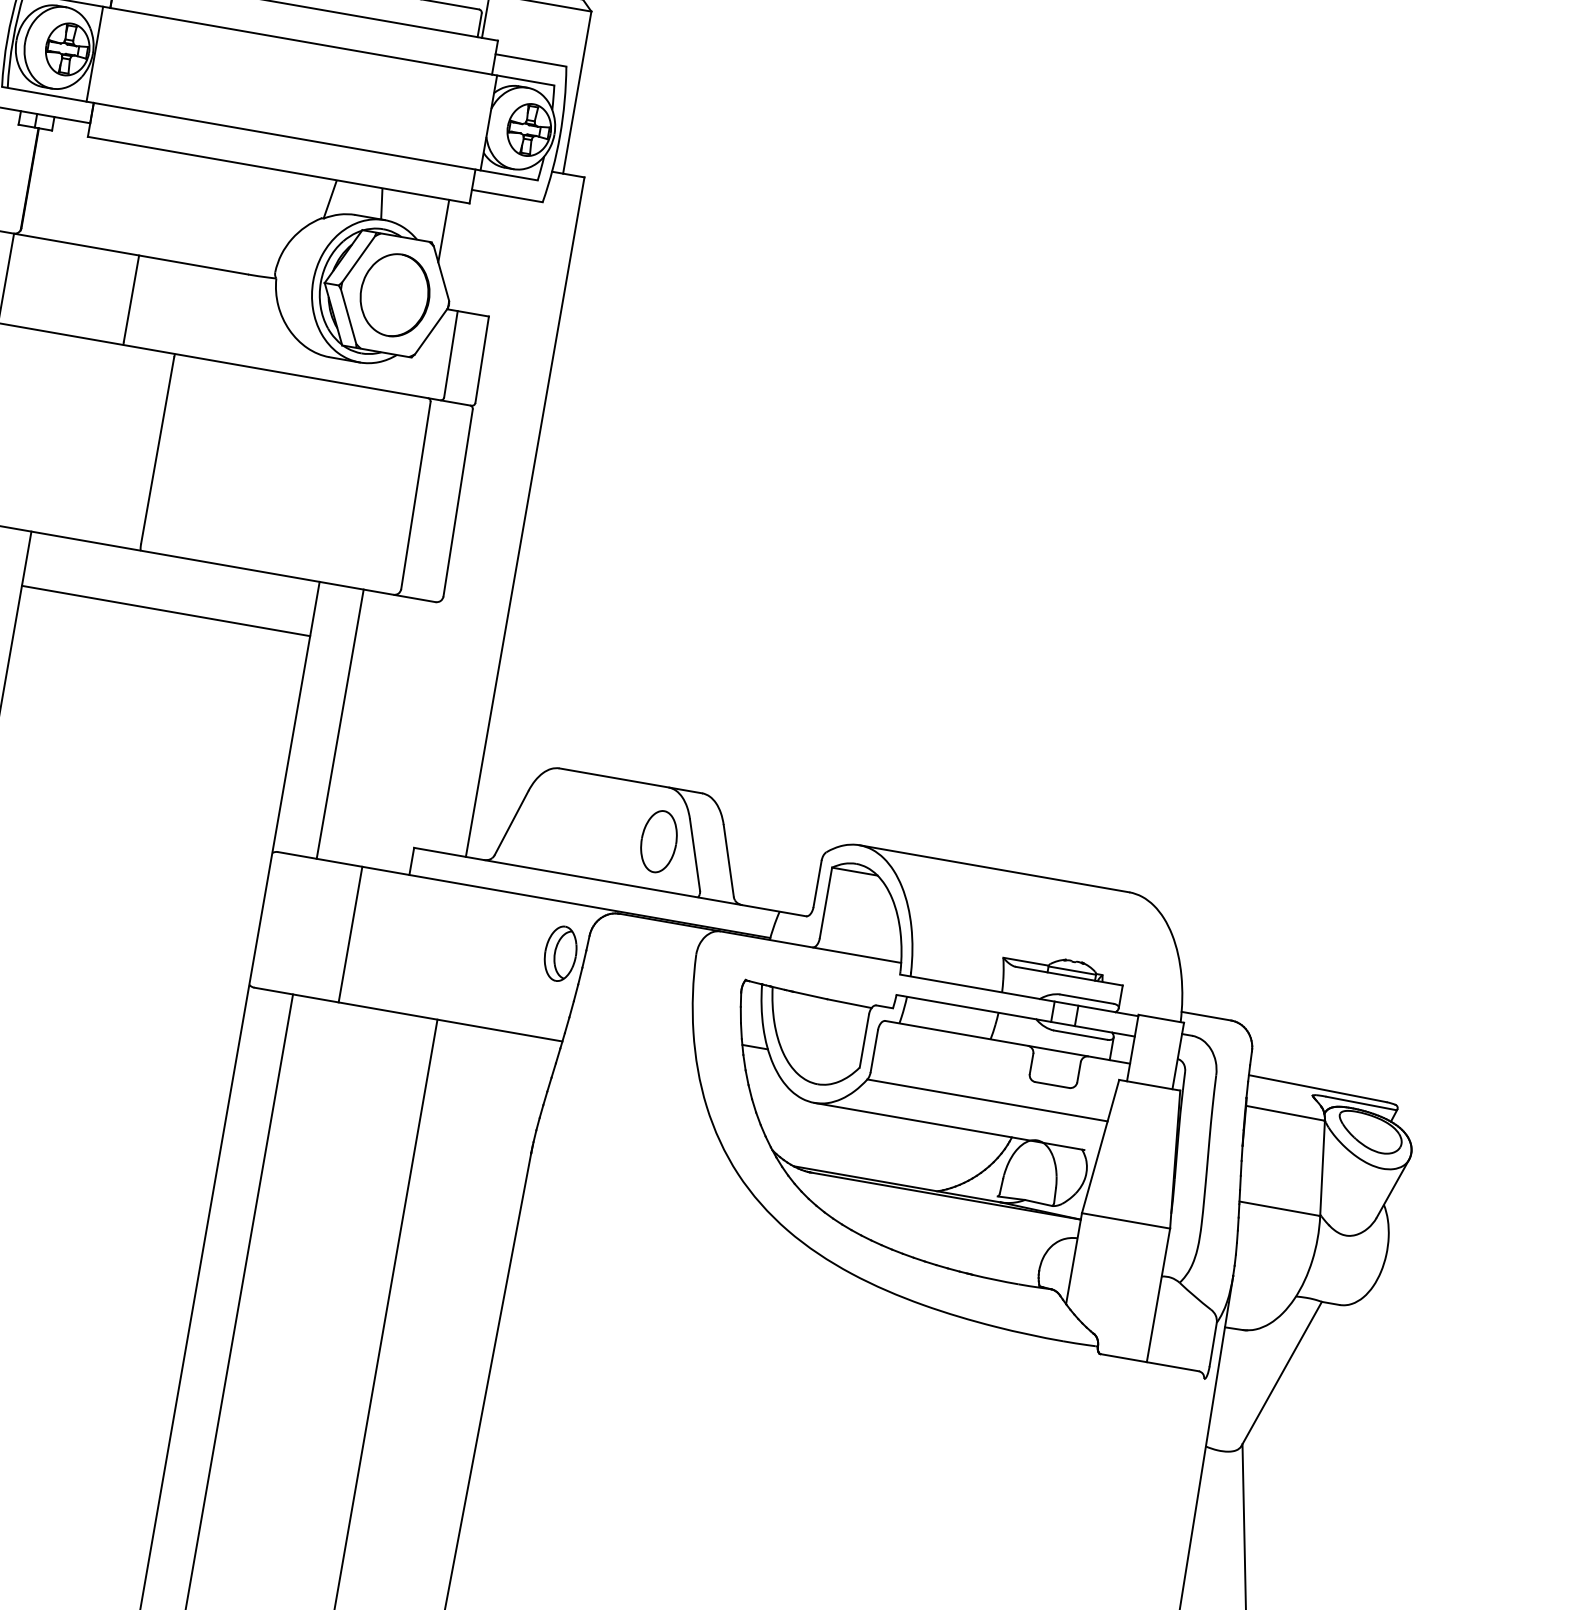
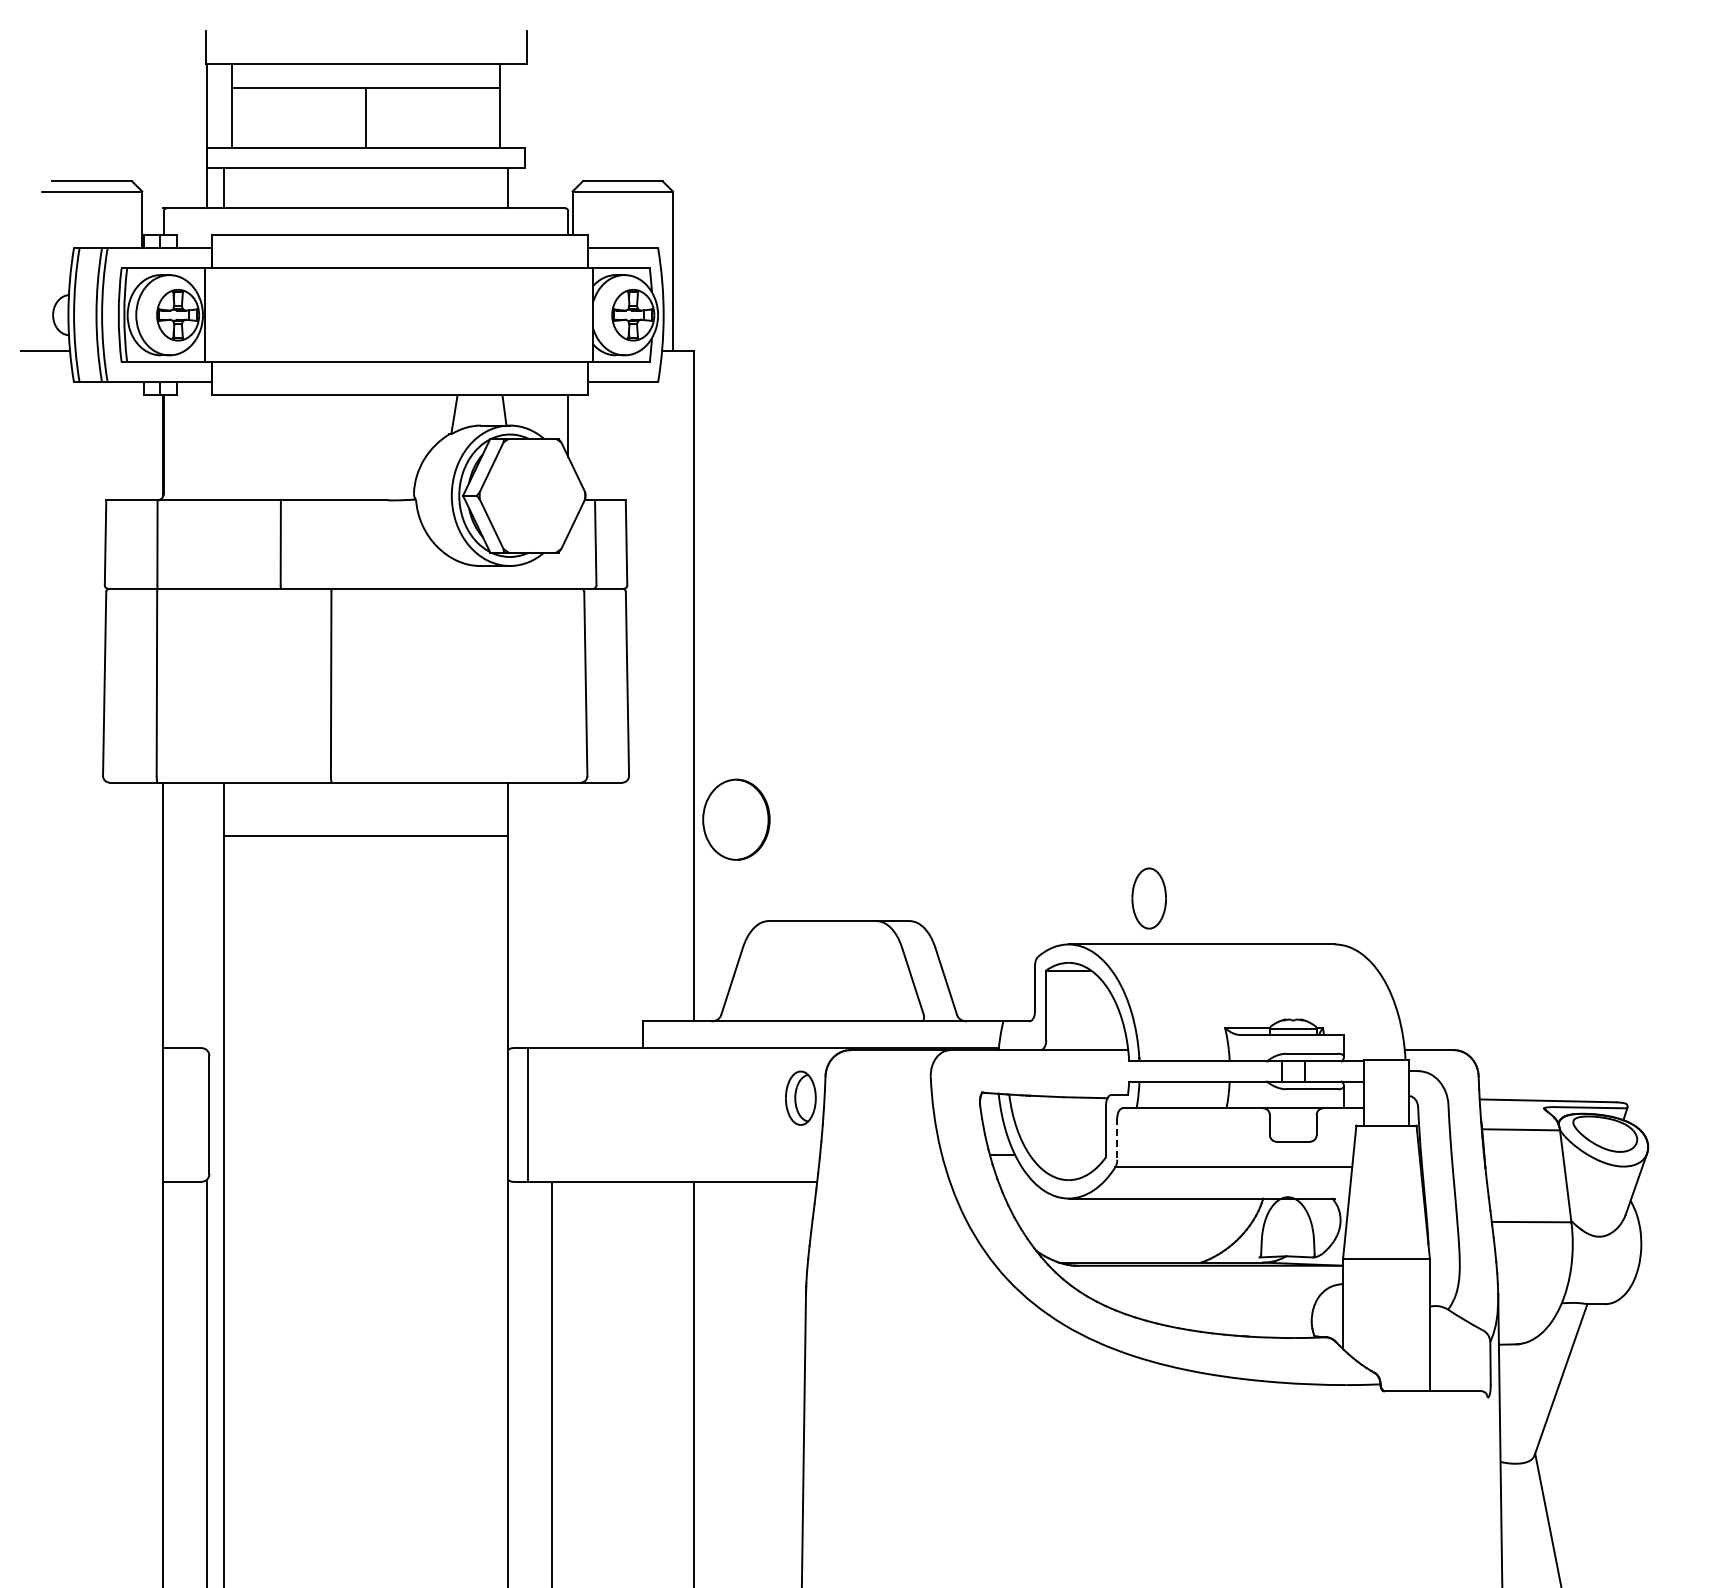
part: (395, 295) -> (736, 819), moved
line: (340, 724) -> (551, 915), removed
part: (658, 841) -> (1148, 898), moved
line: (350, 934) -> (527, 1114), moved
line: (874, 1051) -> (1117, 1139), solid -> dashed

